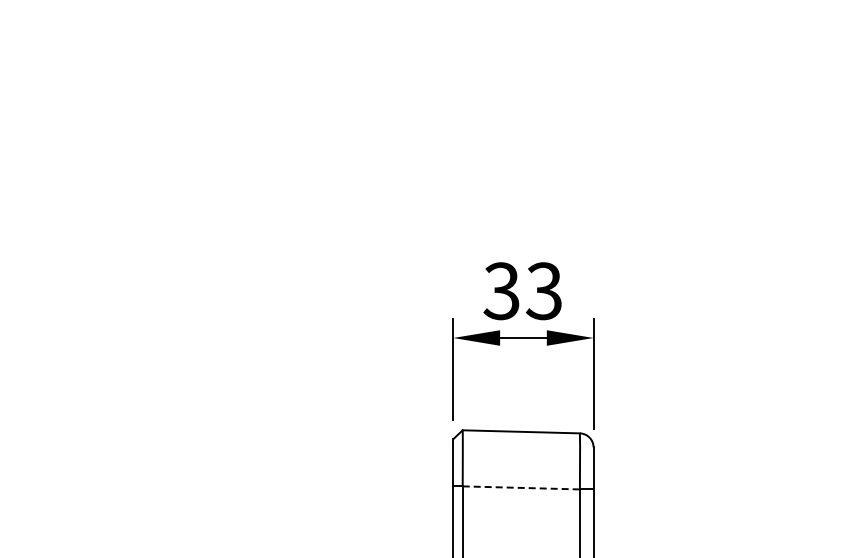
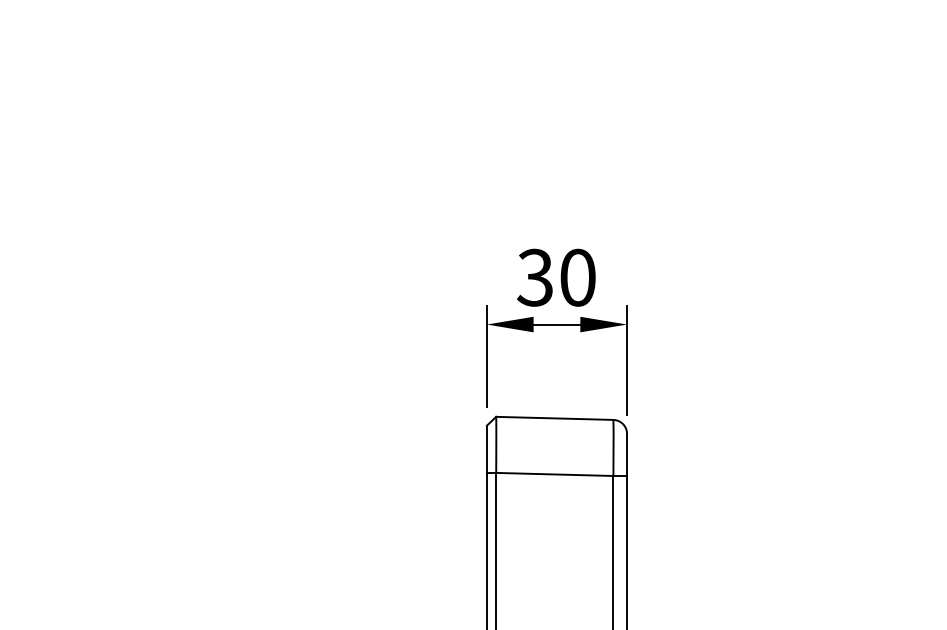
text: (543, 290) -> (577, 277), 33 -> 30
line: (520, 487) -> (554, 474), dashed -> solid

